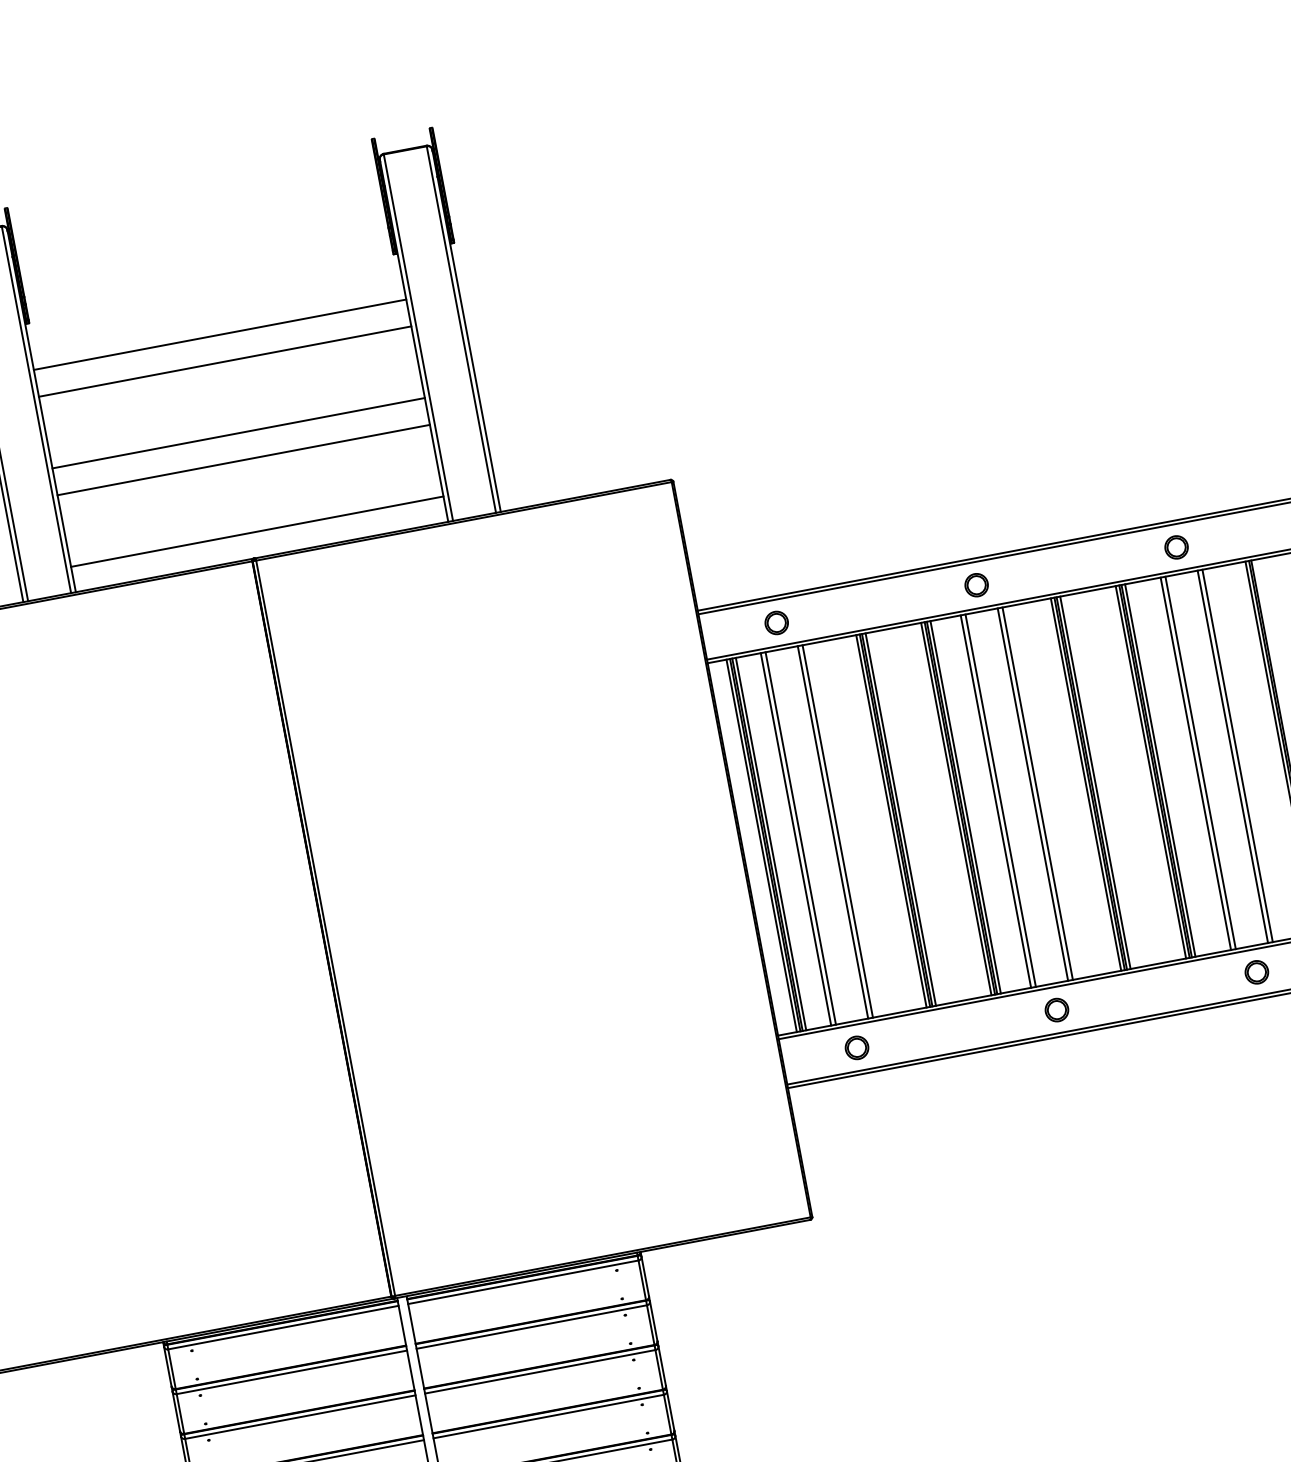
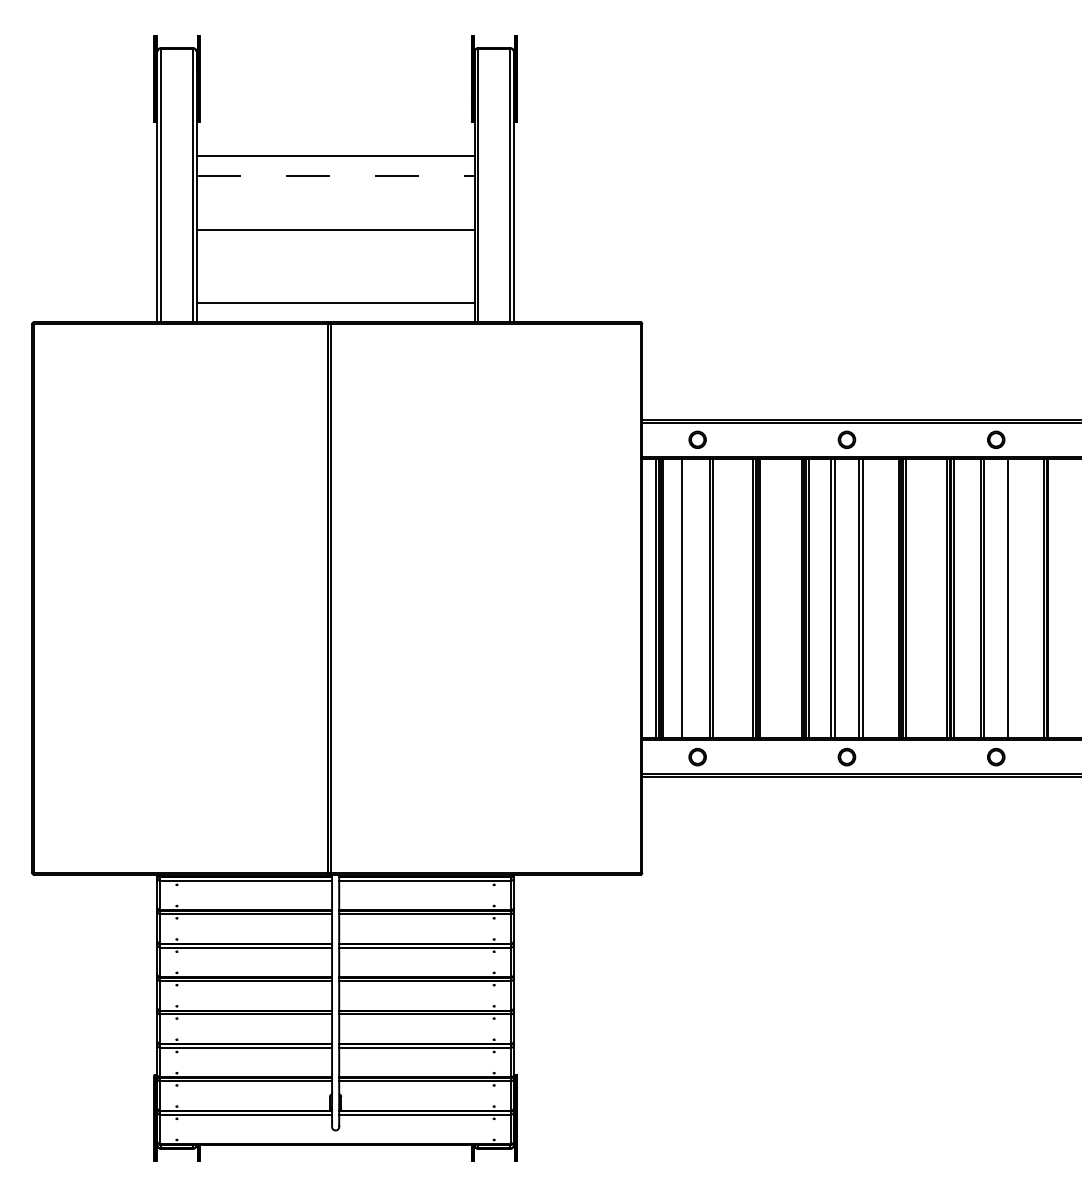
line: (226, 361) -> (336, 176), solid -> dashed
line: (243, 459) -> (335, 249), removed
line: (1237, 755) -> (1011, 598), removed
line: (800, 838) -> (685, 598), removed

